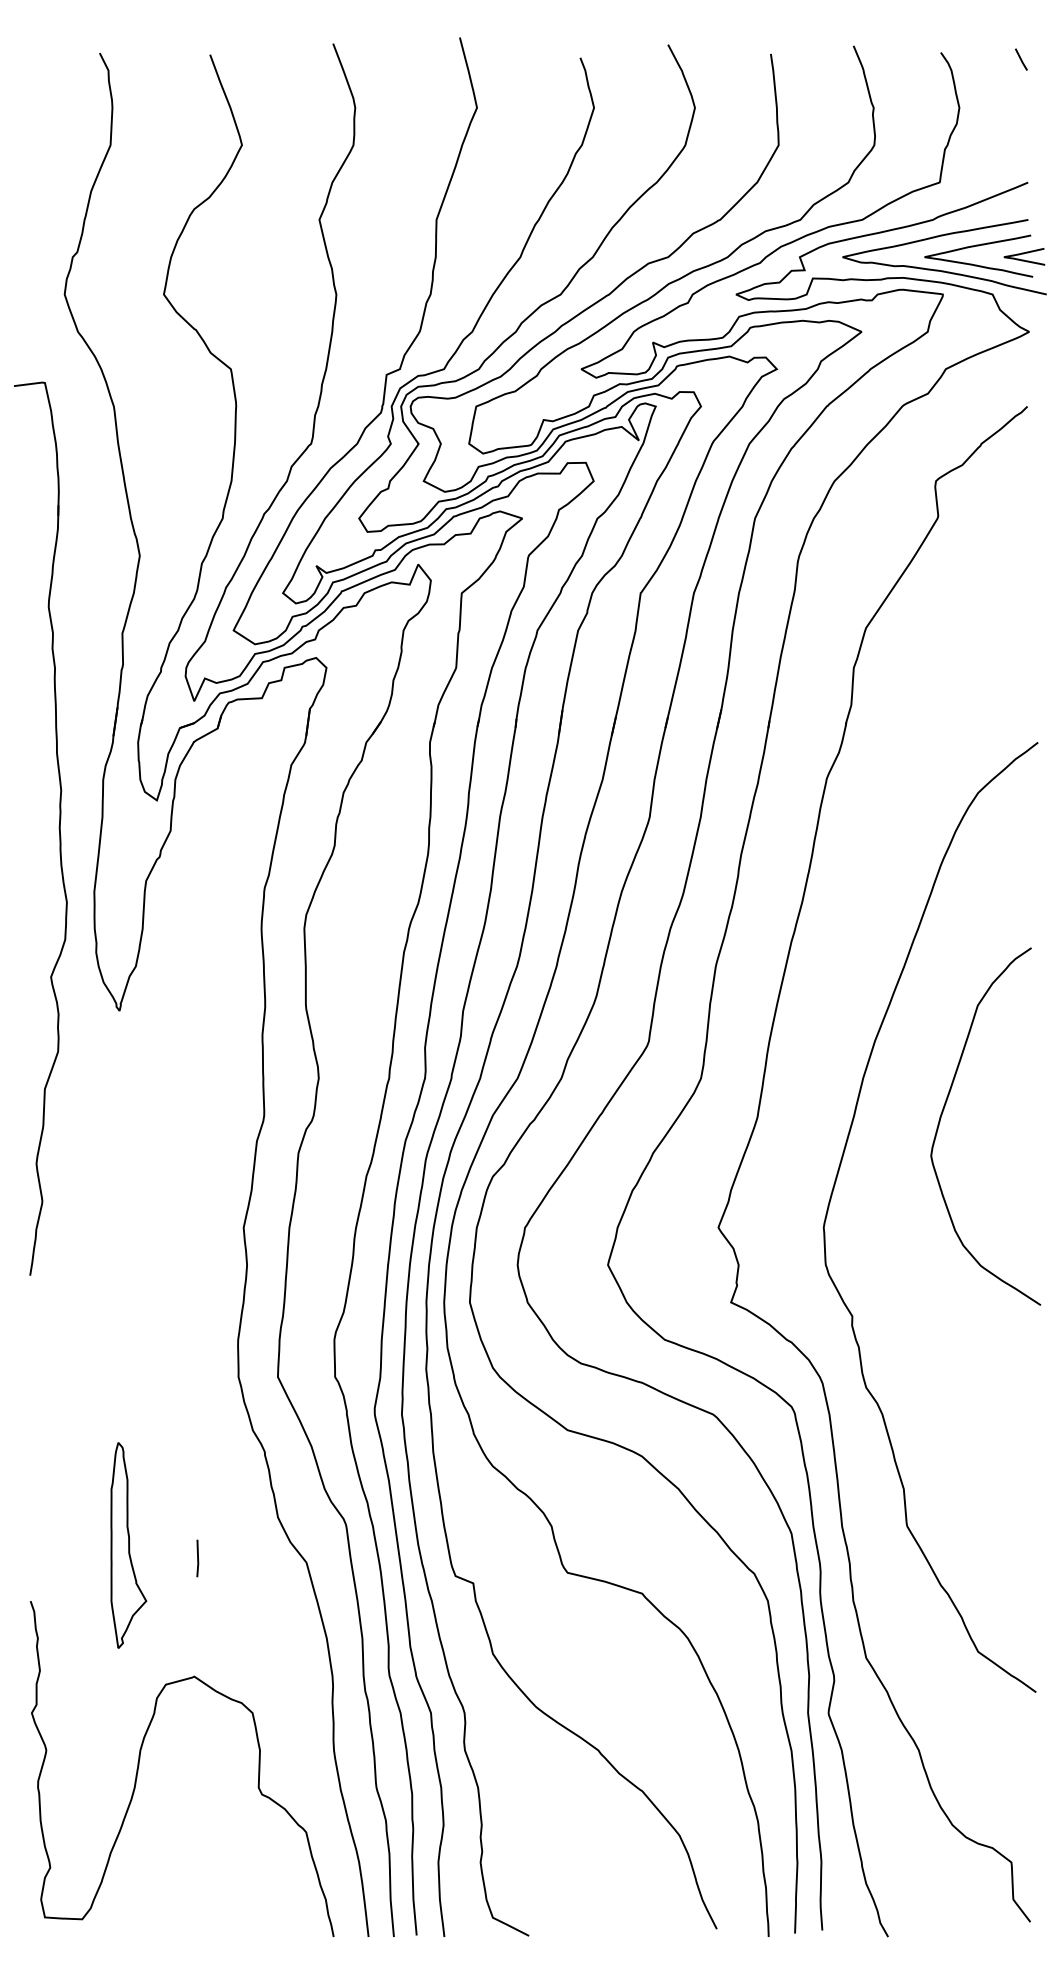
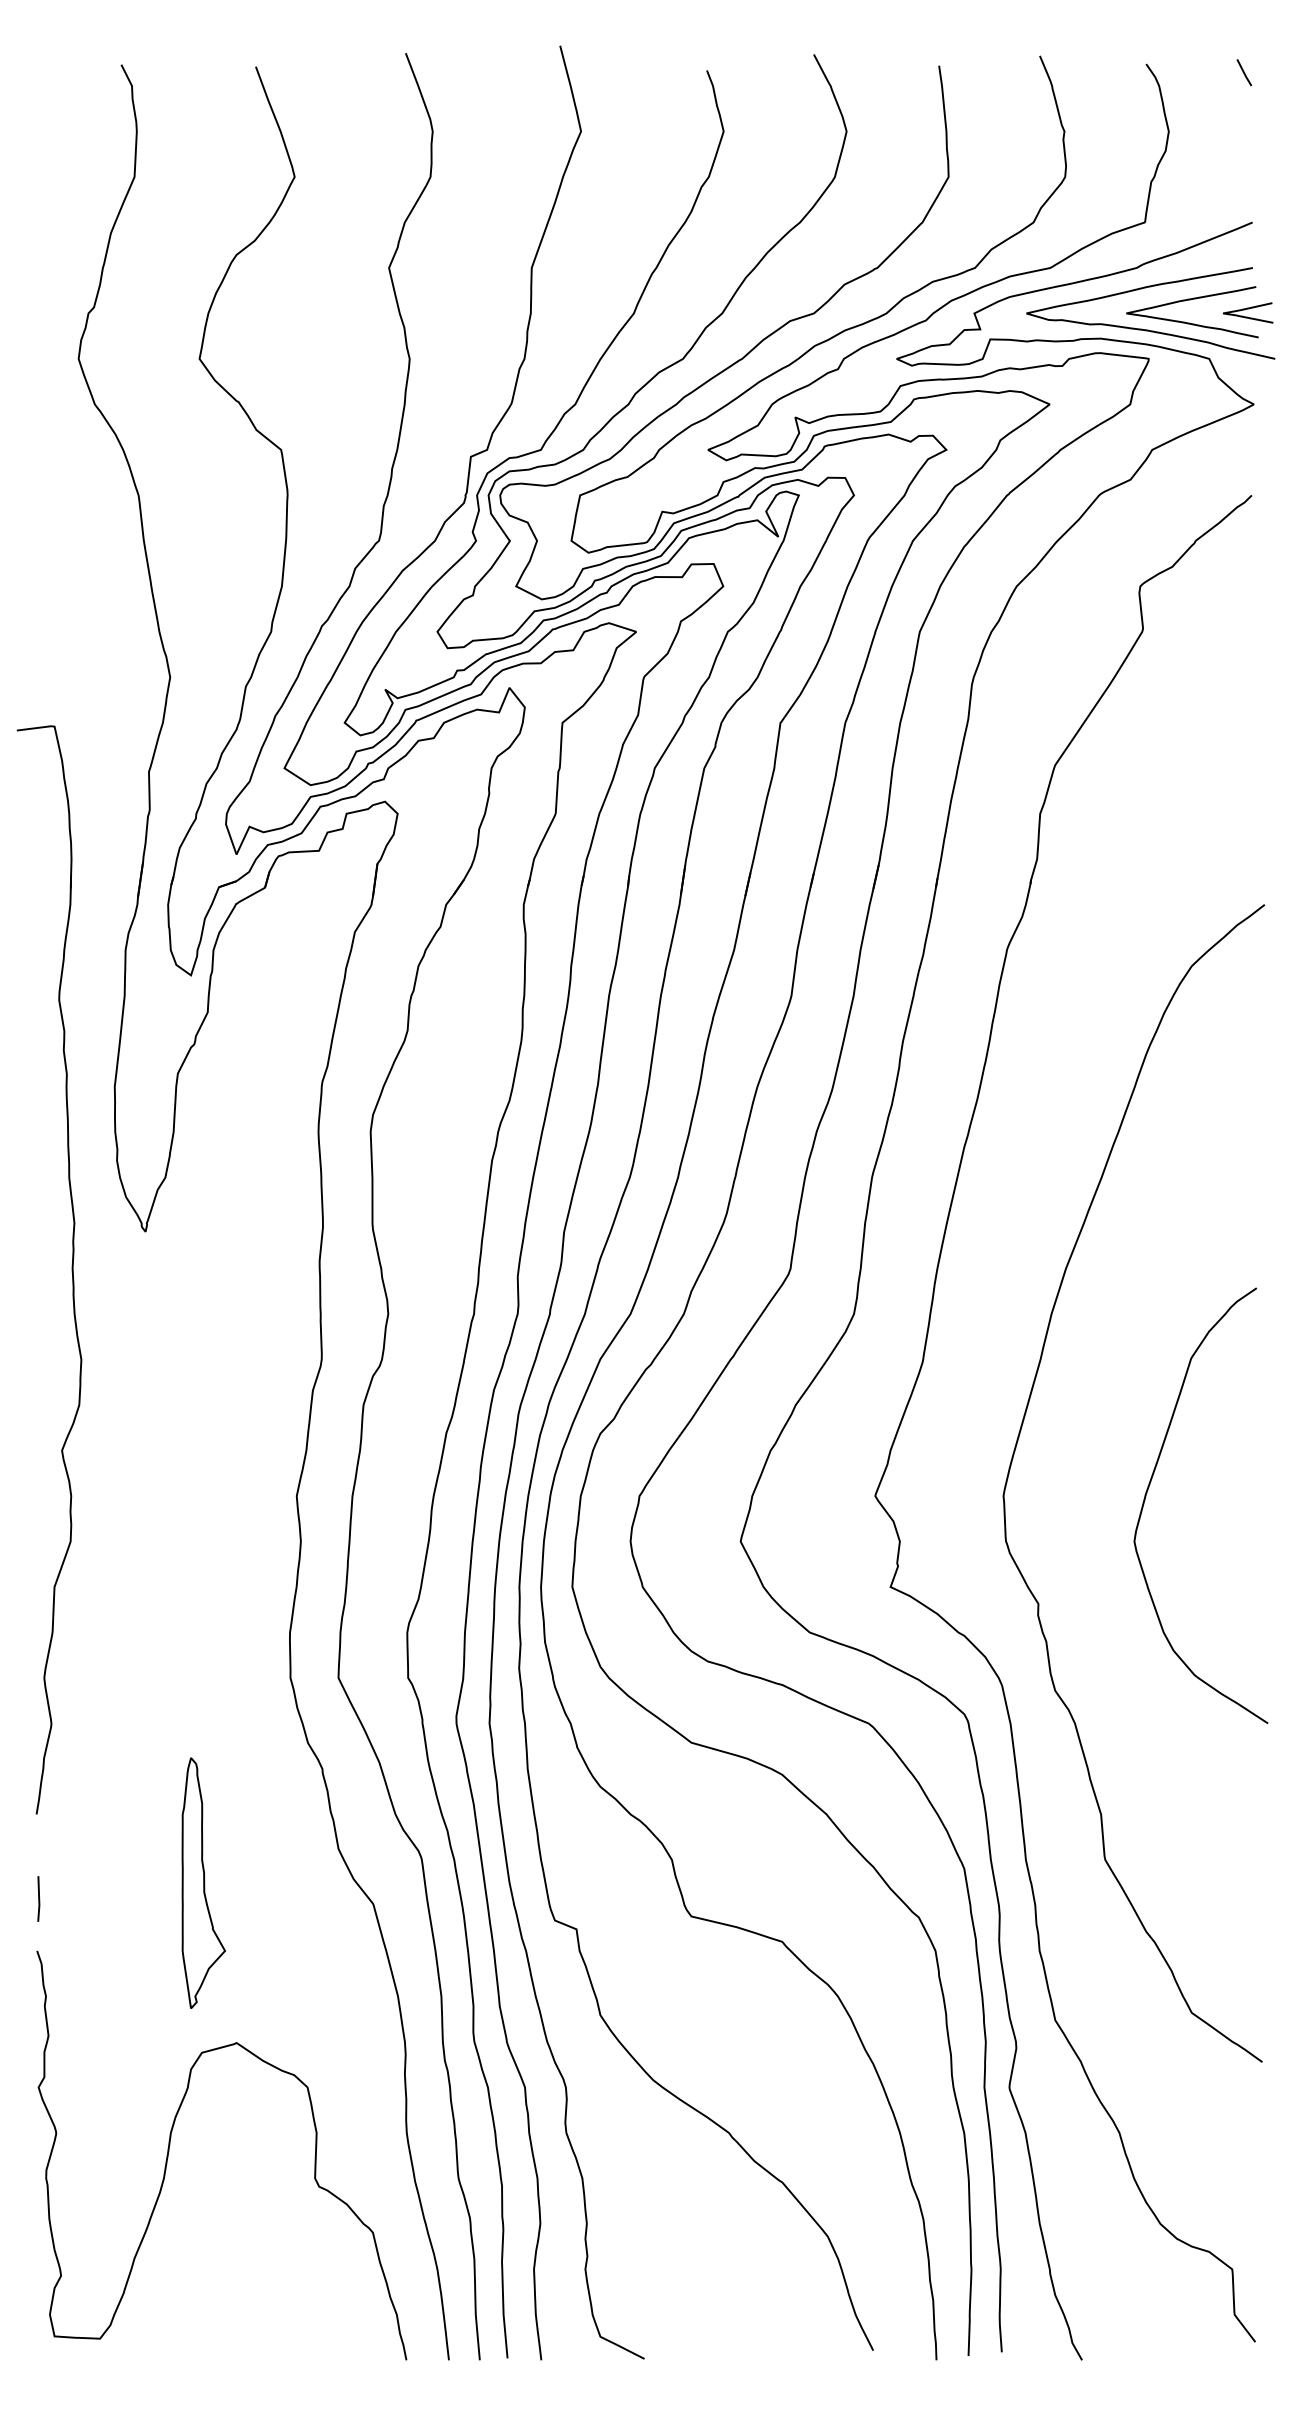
part: (58, 828) -> (71, 1269), moved
curve: (943, 1111) -> (1149, 1487), moved
part: (128, 1544) -> (203, 1882), moved
line: (197, 1558) -> (38, 1898), moved

